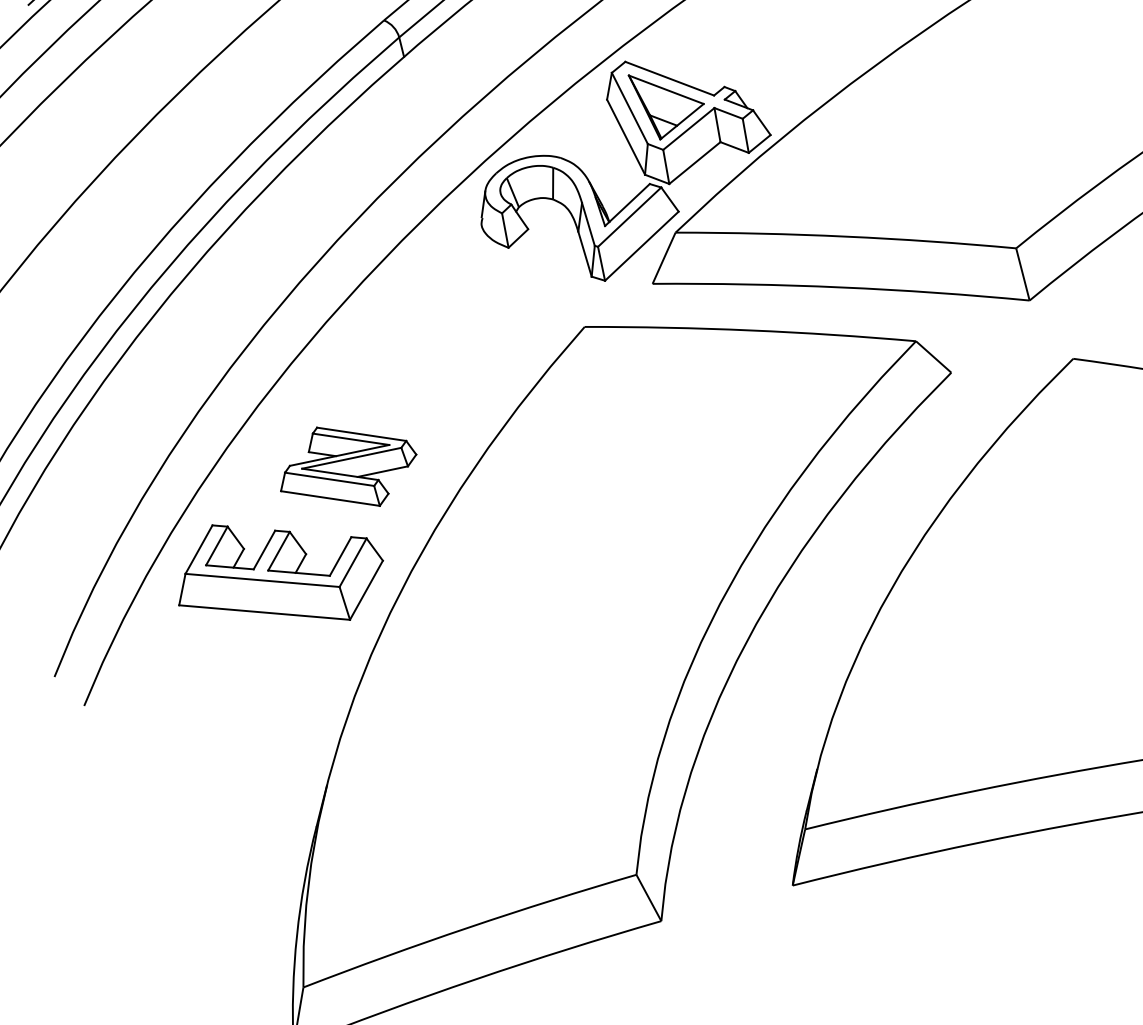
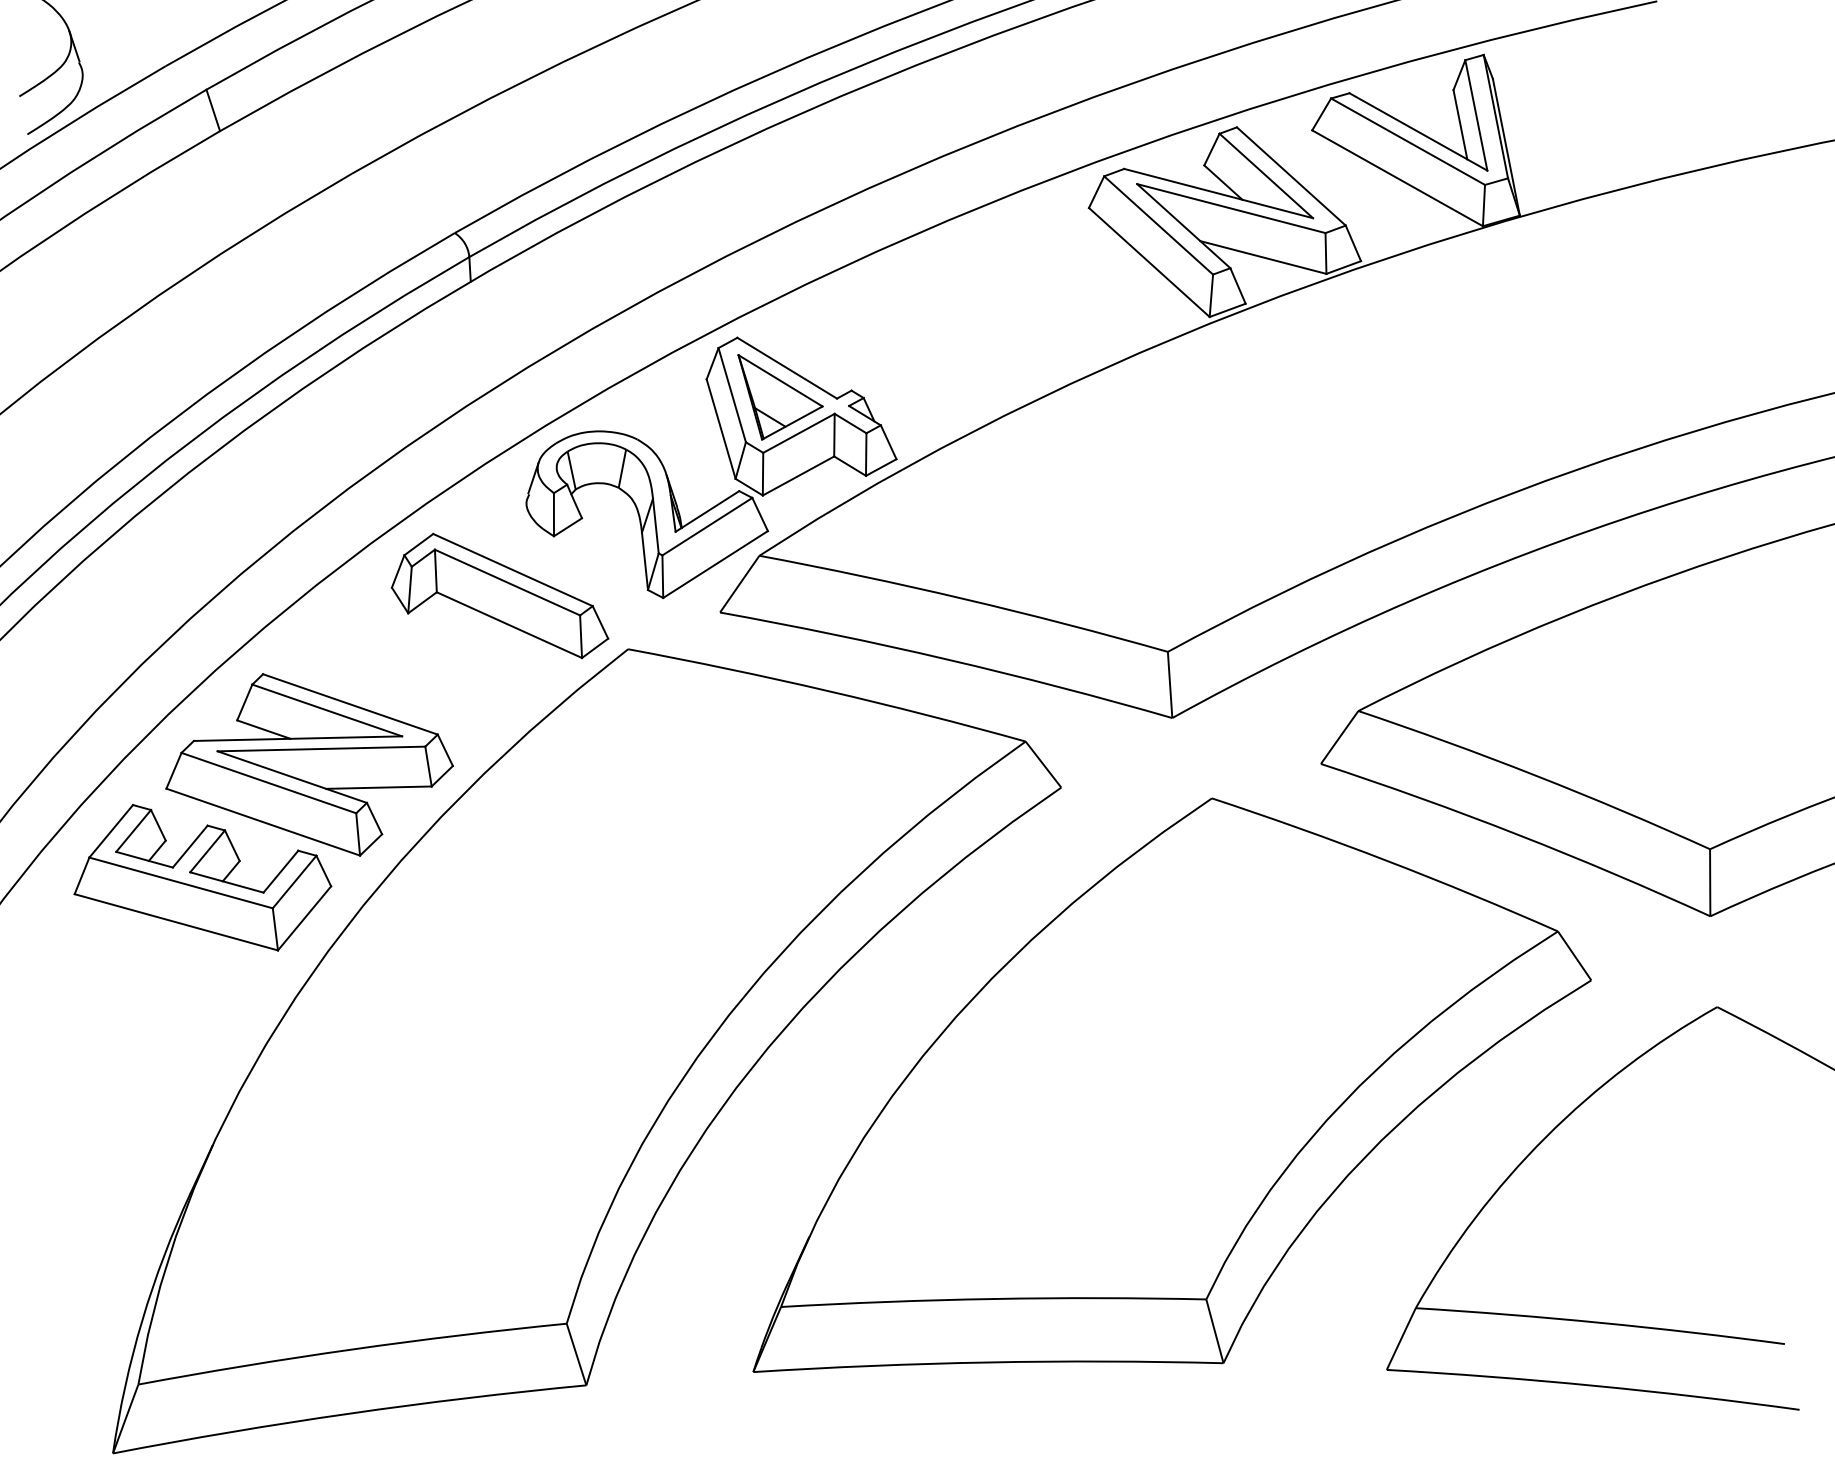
part: (473, 303) -> (499, 595), added
part: (347, 466) -> (309, 764), size x1.67

